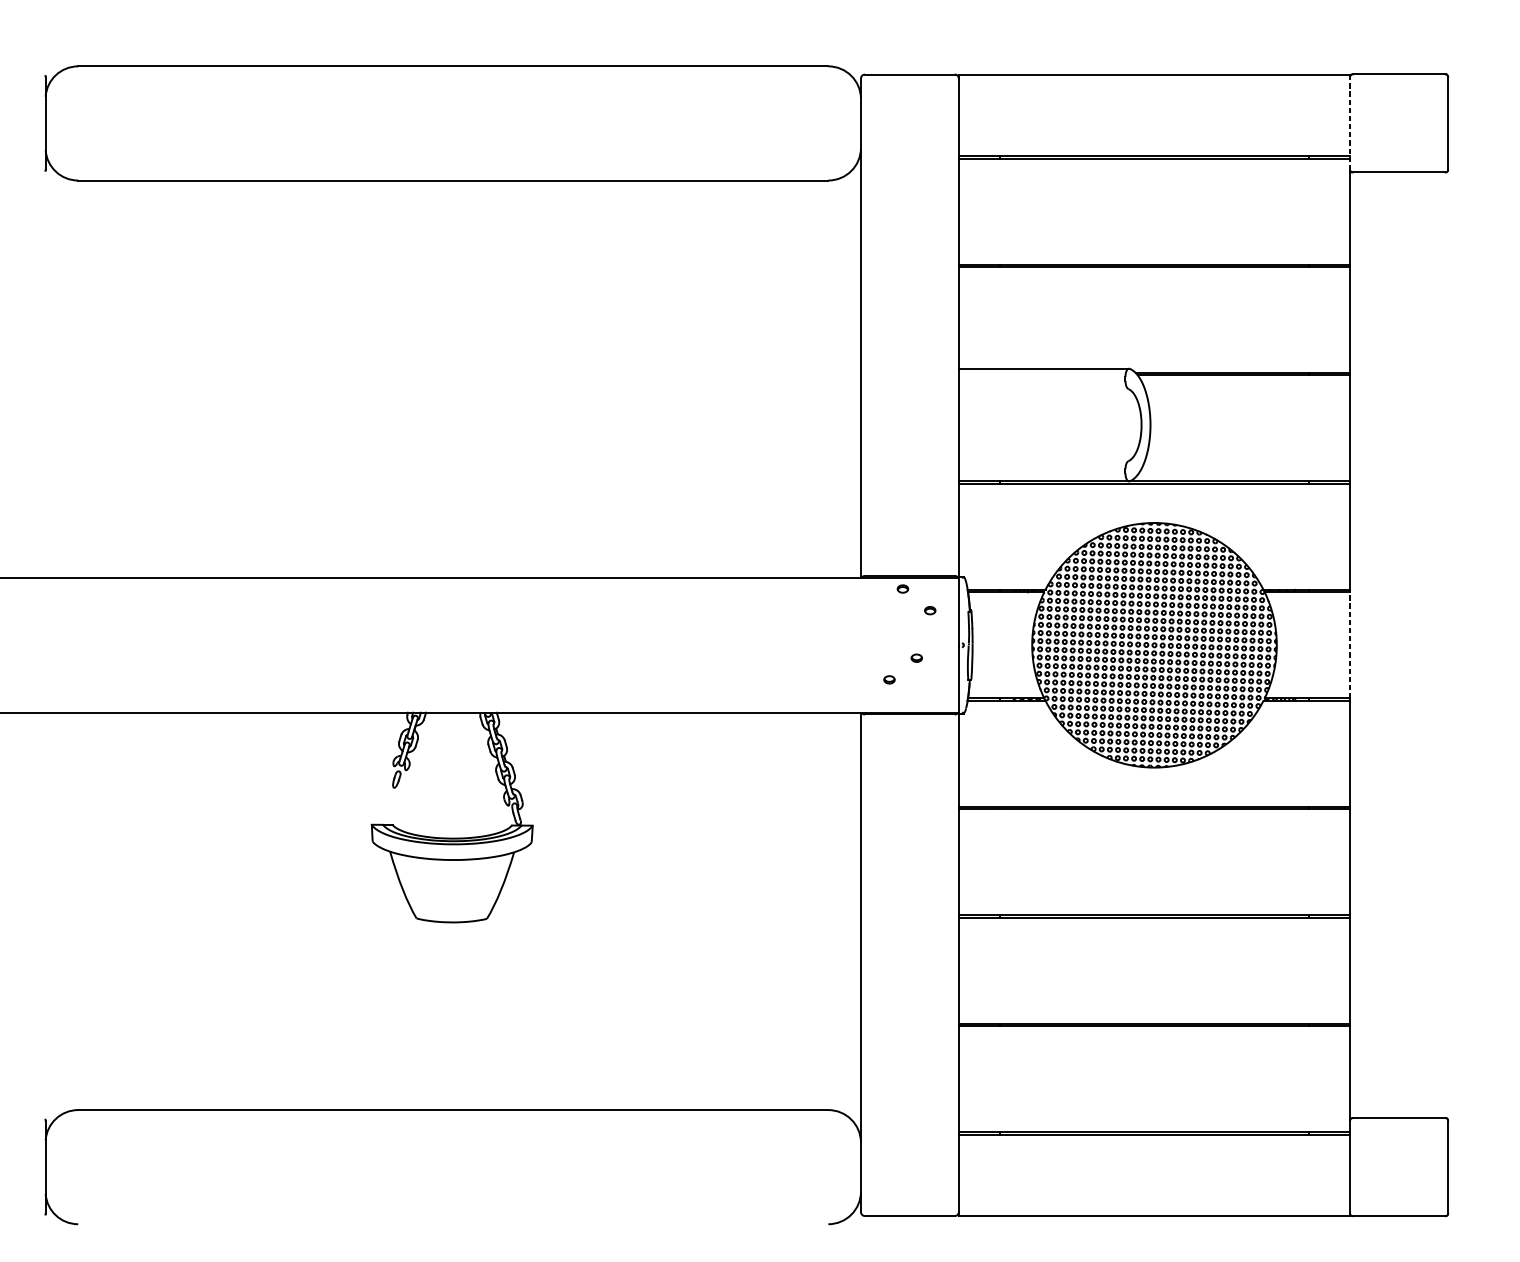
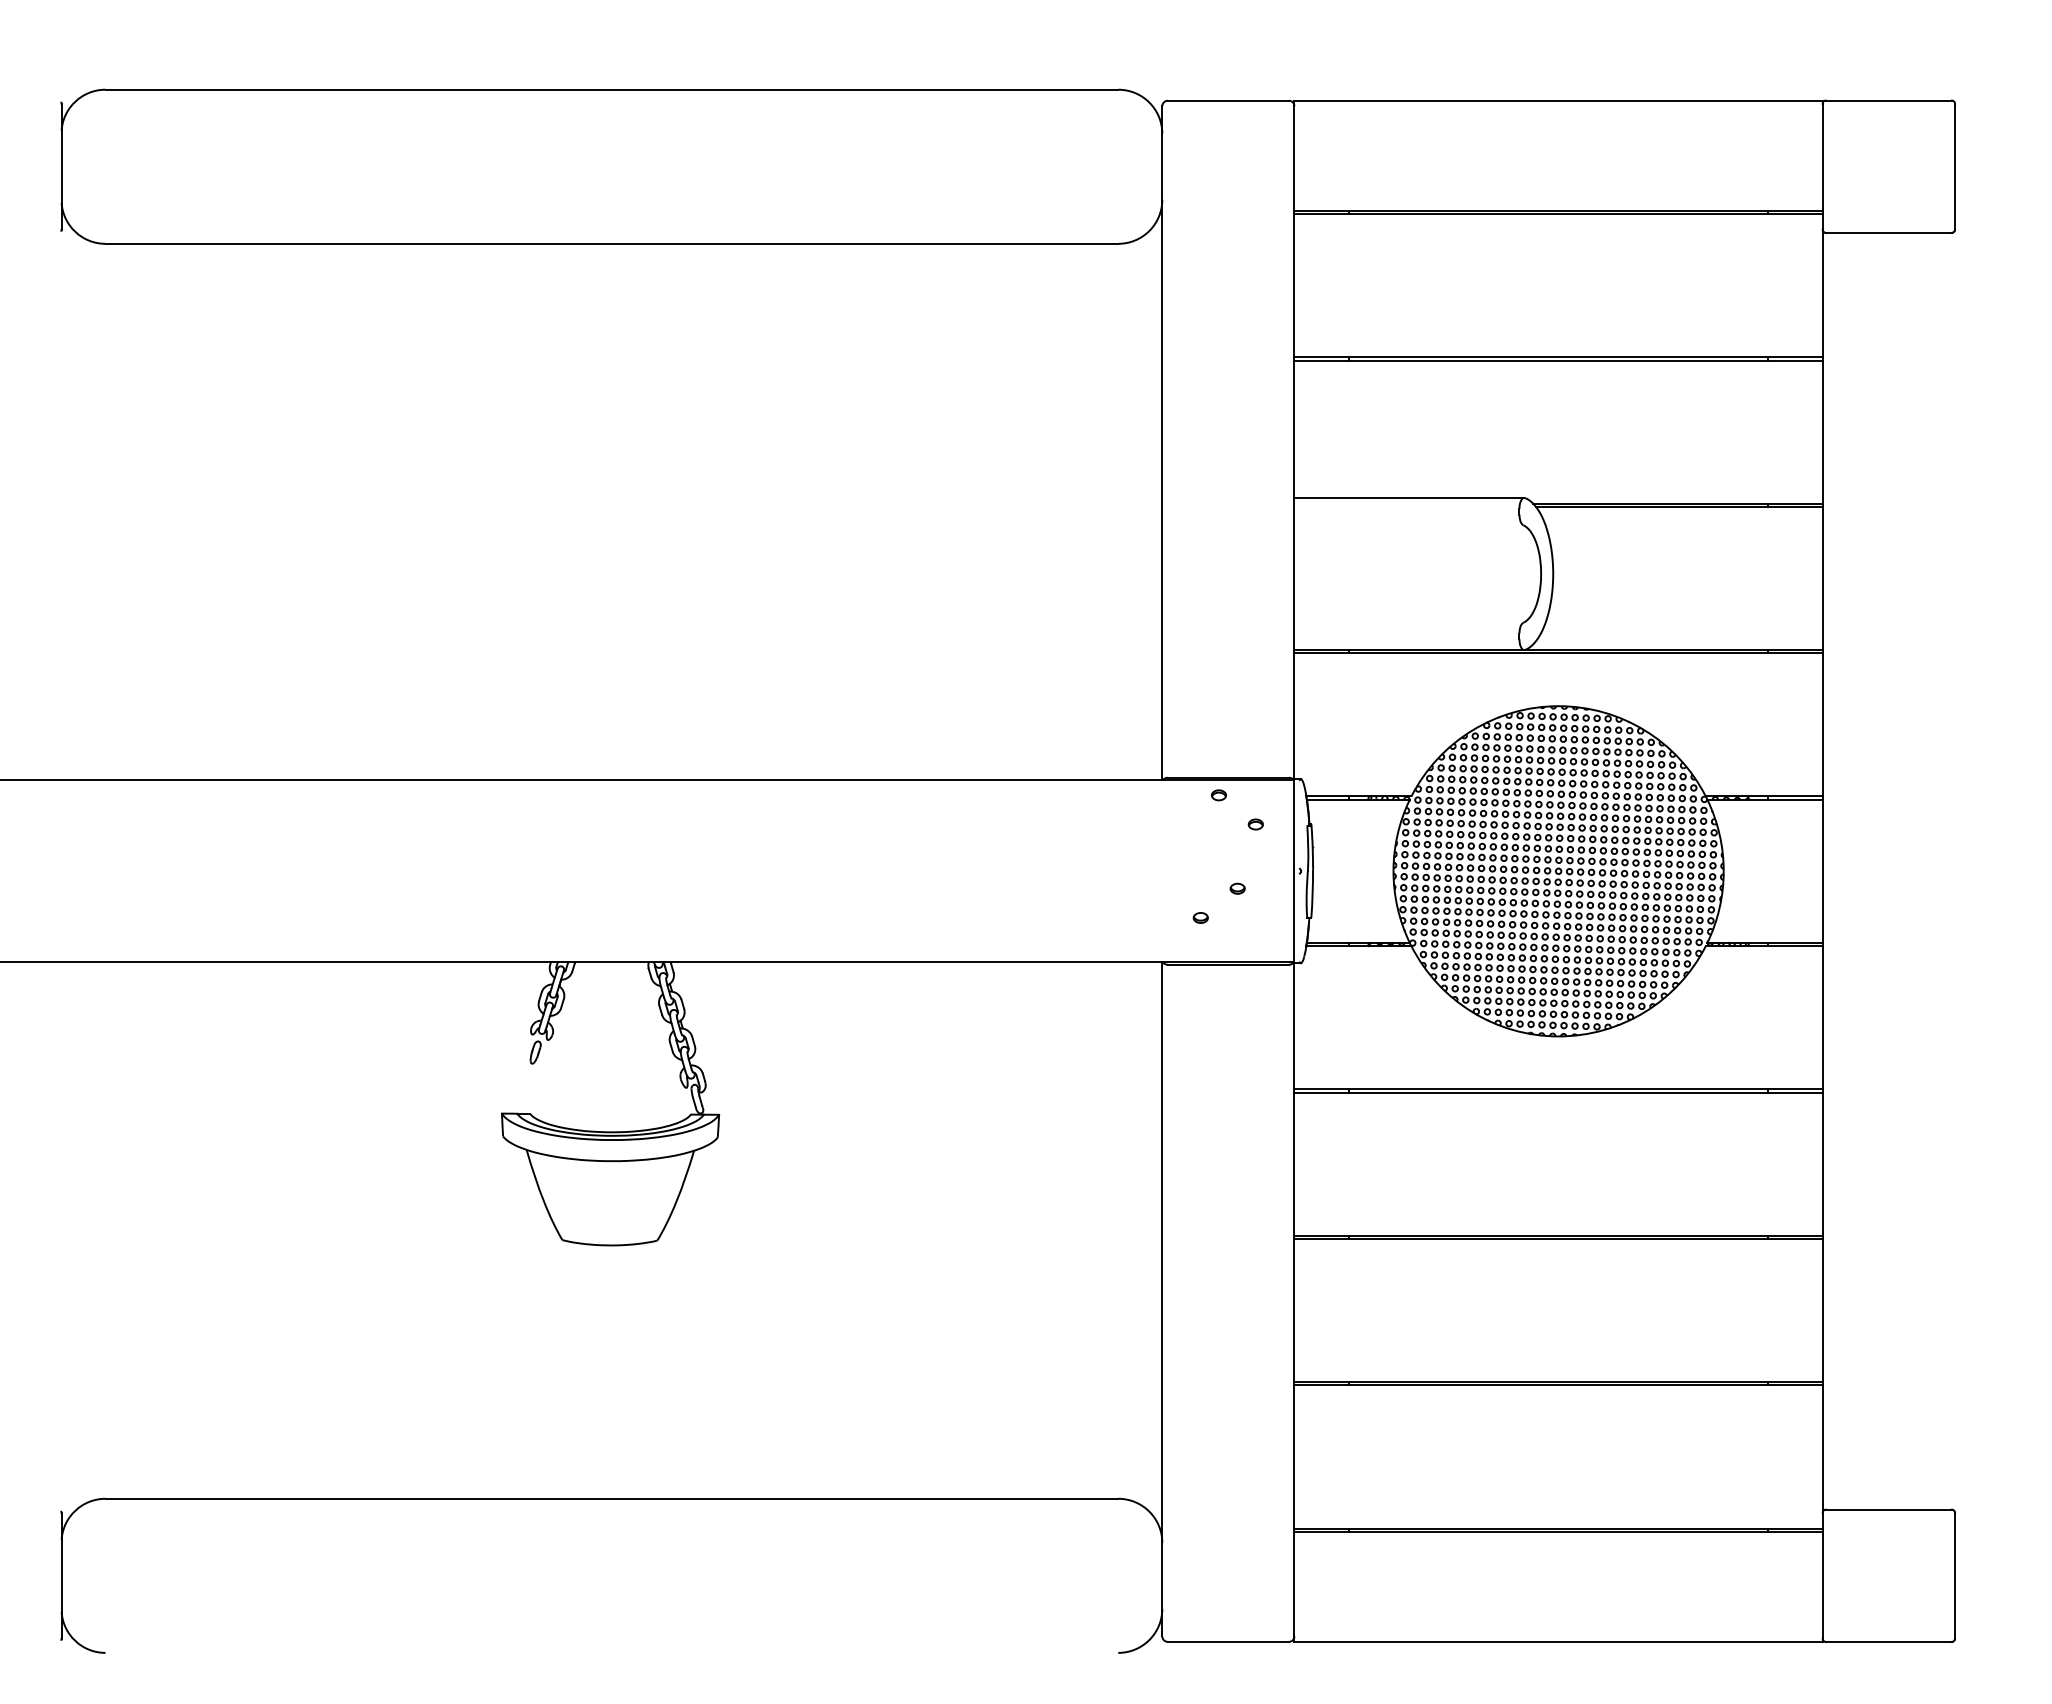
line: (1349, 123) -> (1822, 166), dashed -> solid
line: (1349, 645) -> (1822, 871), dashed -> solid

